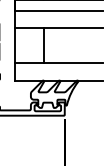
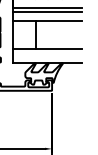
line: (58, 15) -> (47, 11), added

